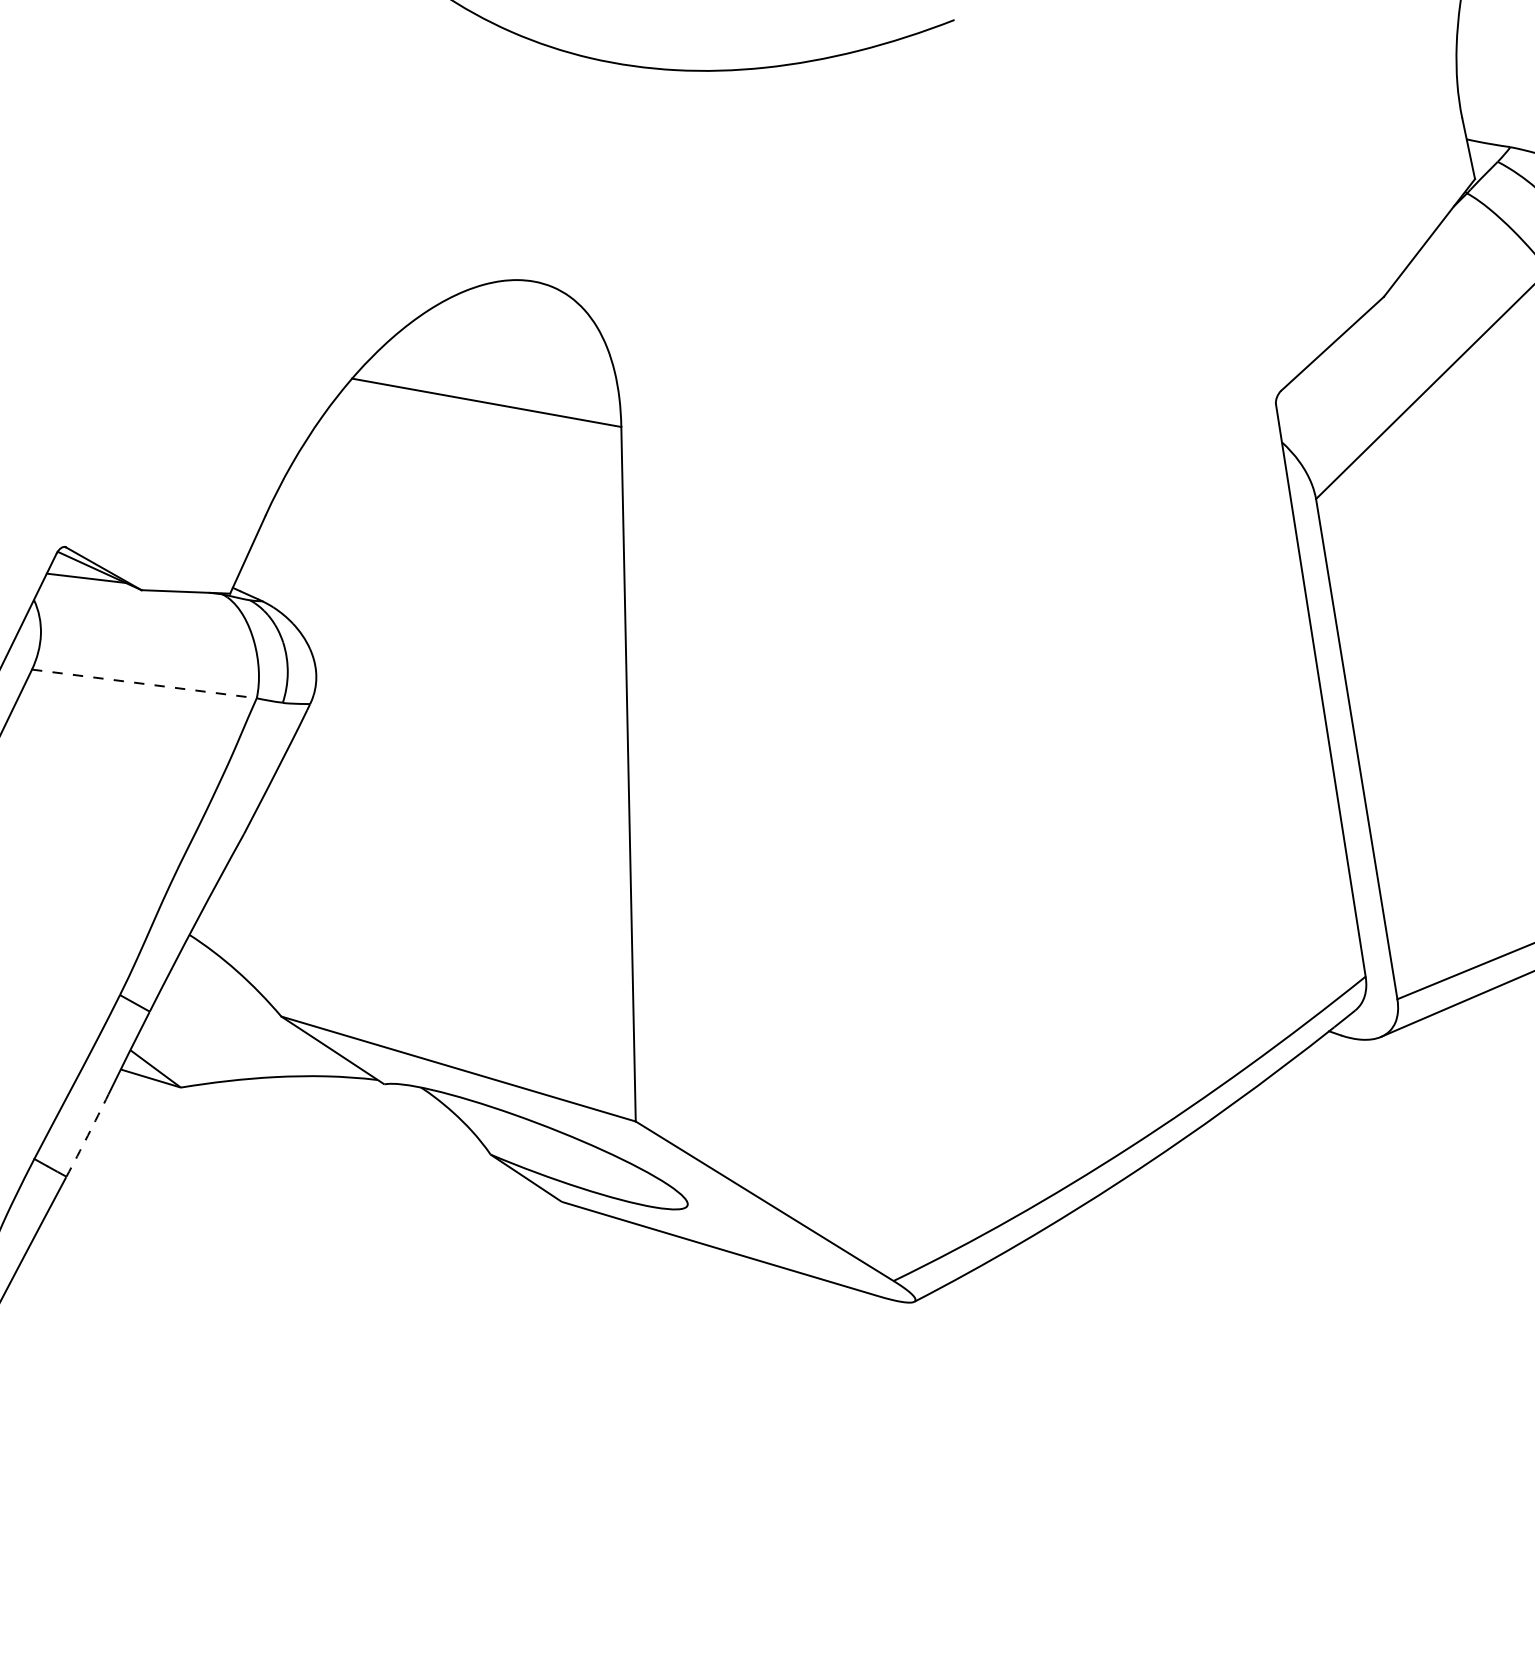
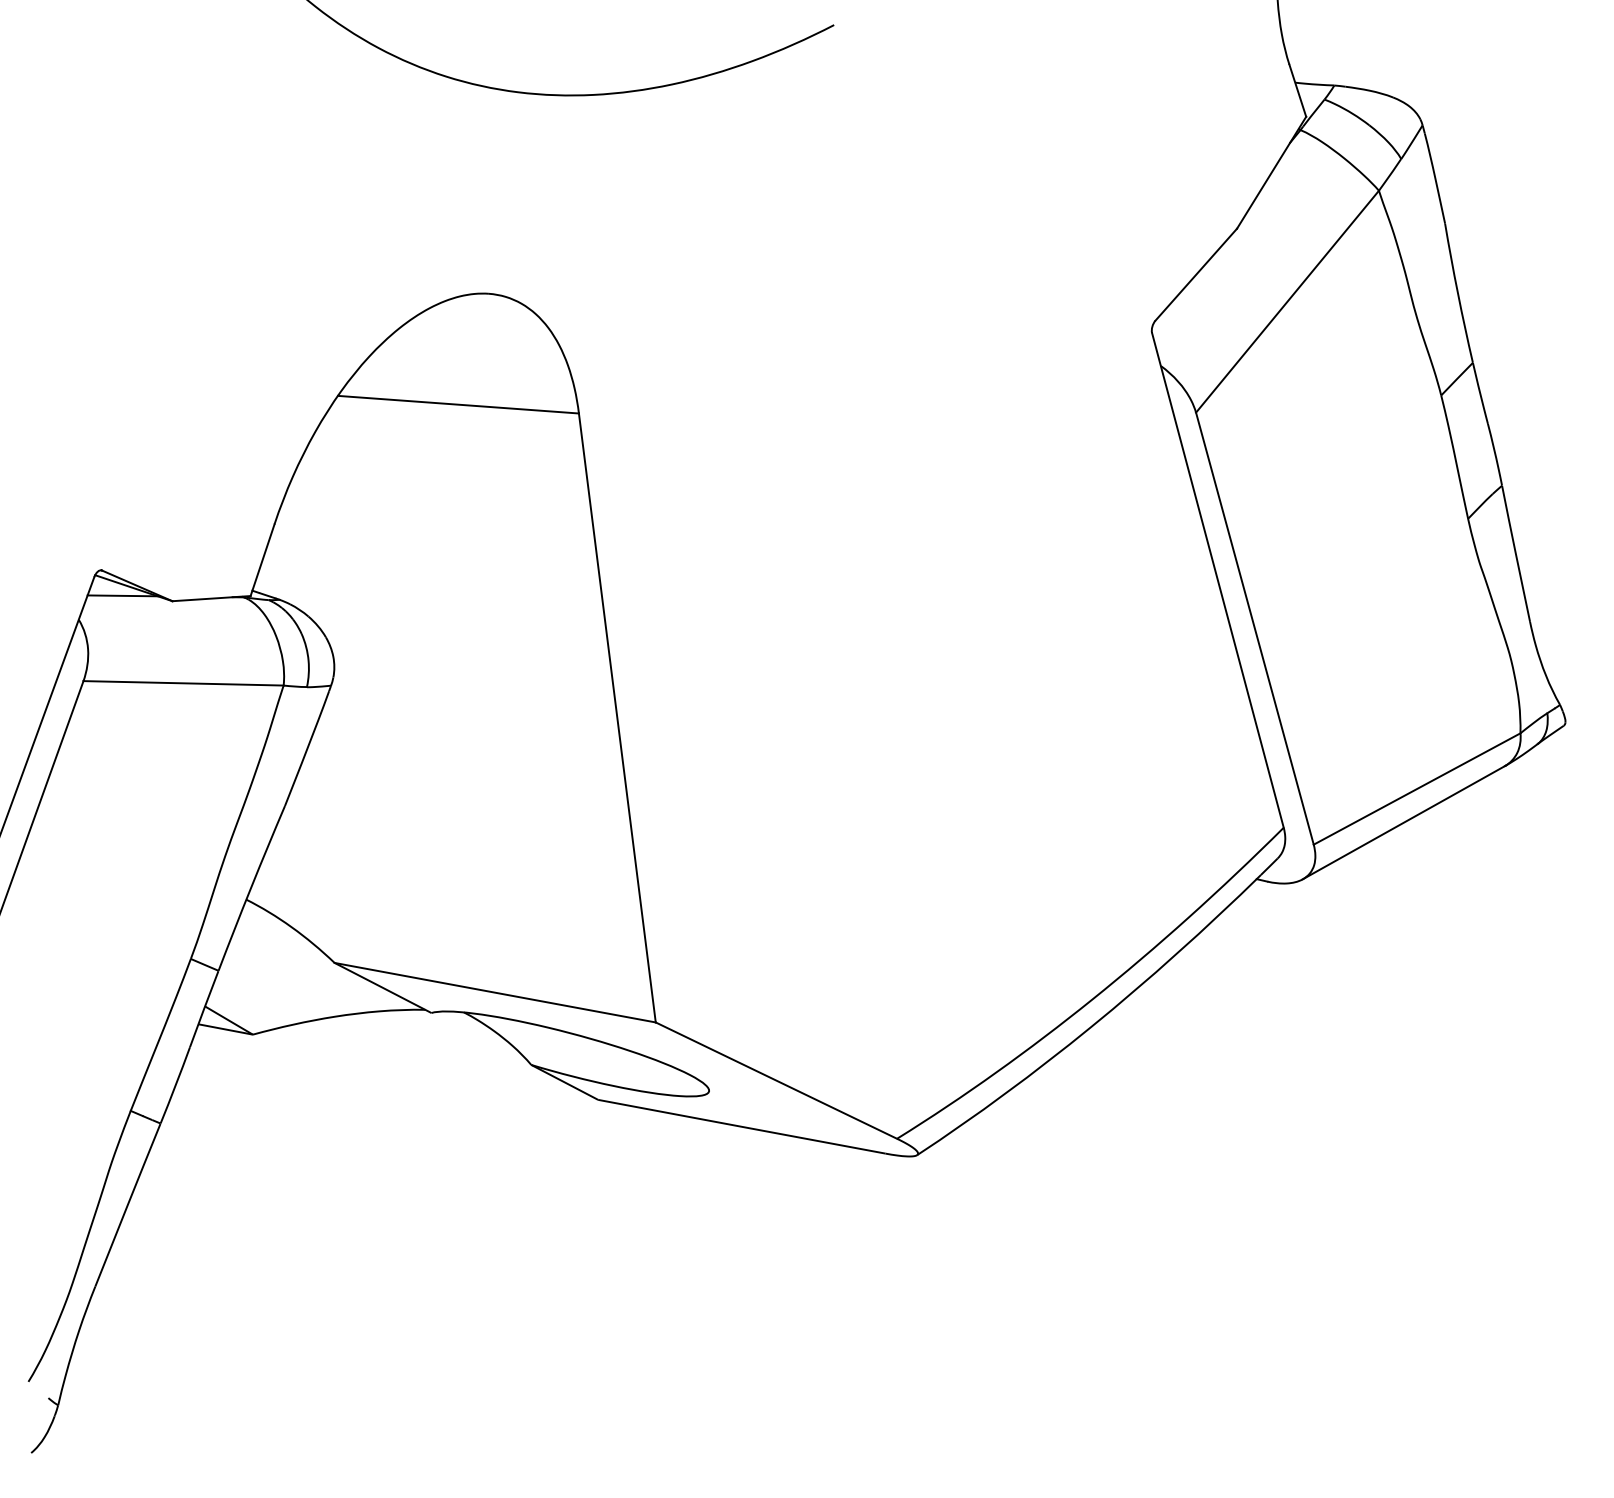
line: (145, 684) -> (184, 683), dashed -> solid
arc: (87, 1135) -> (175, 1085), dashed -> solid

